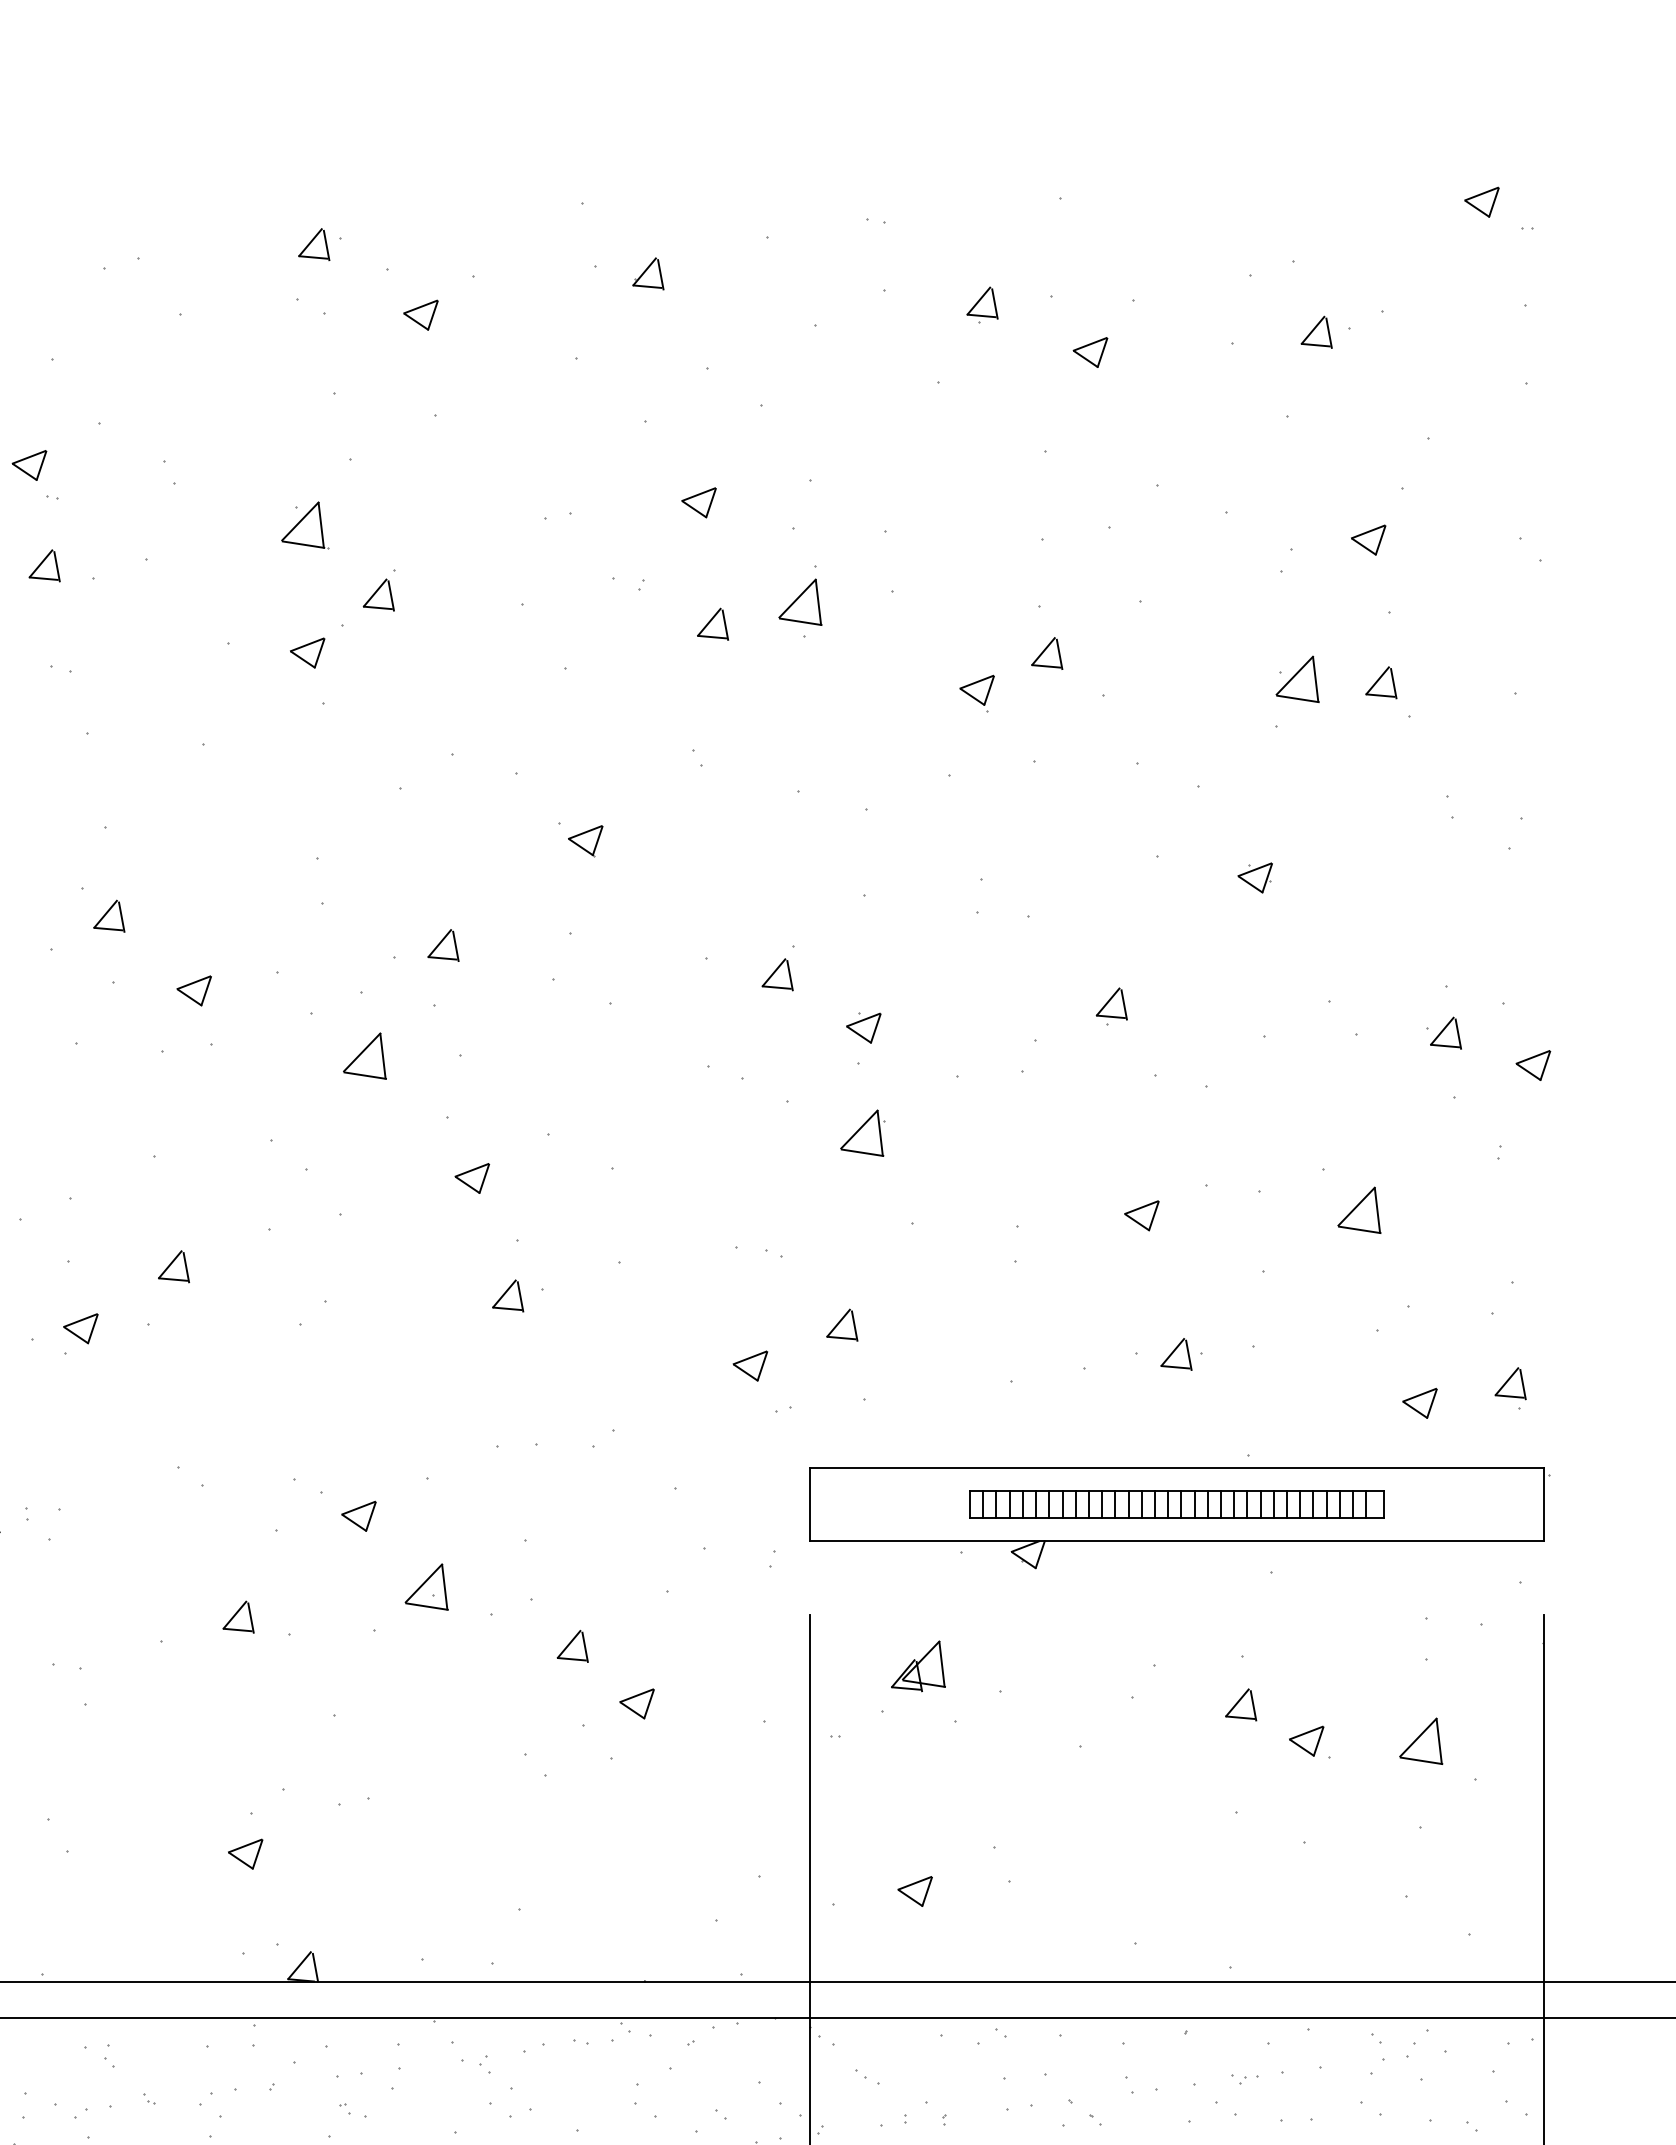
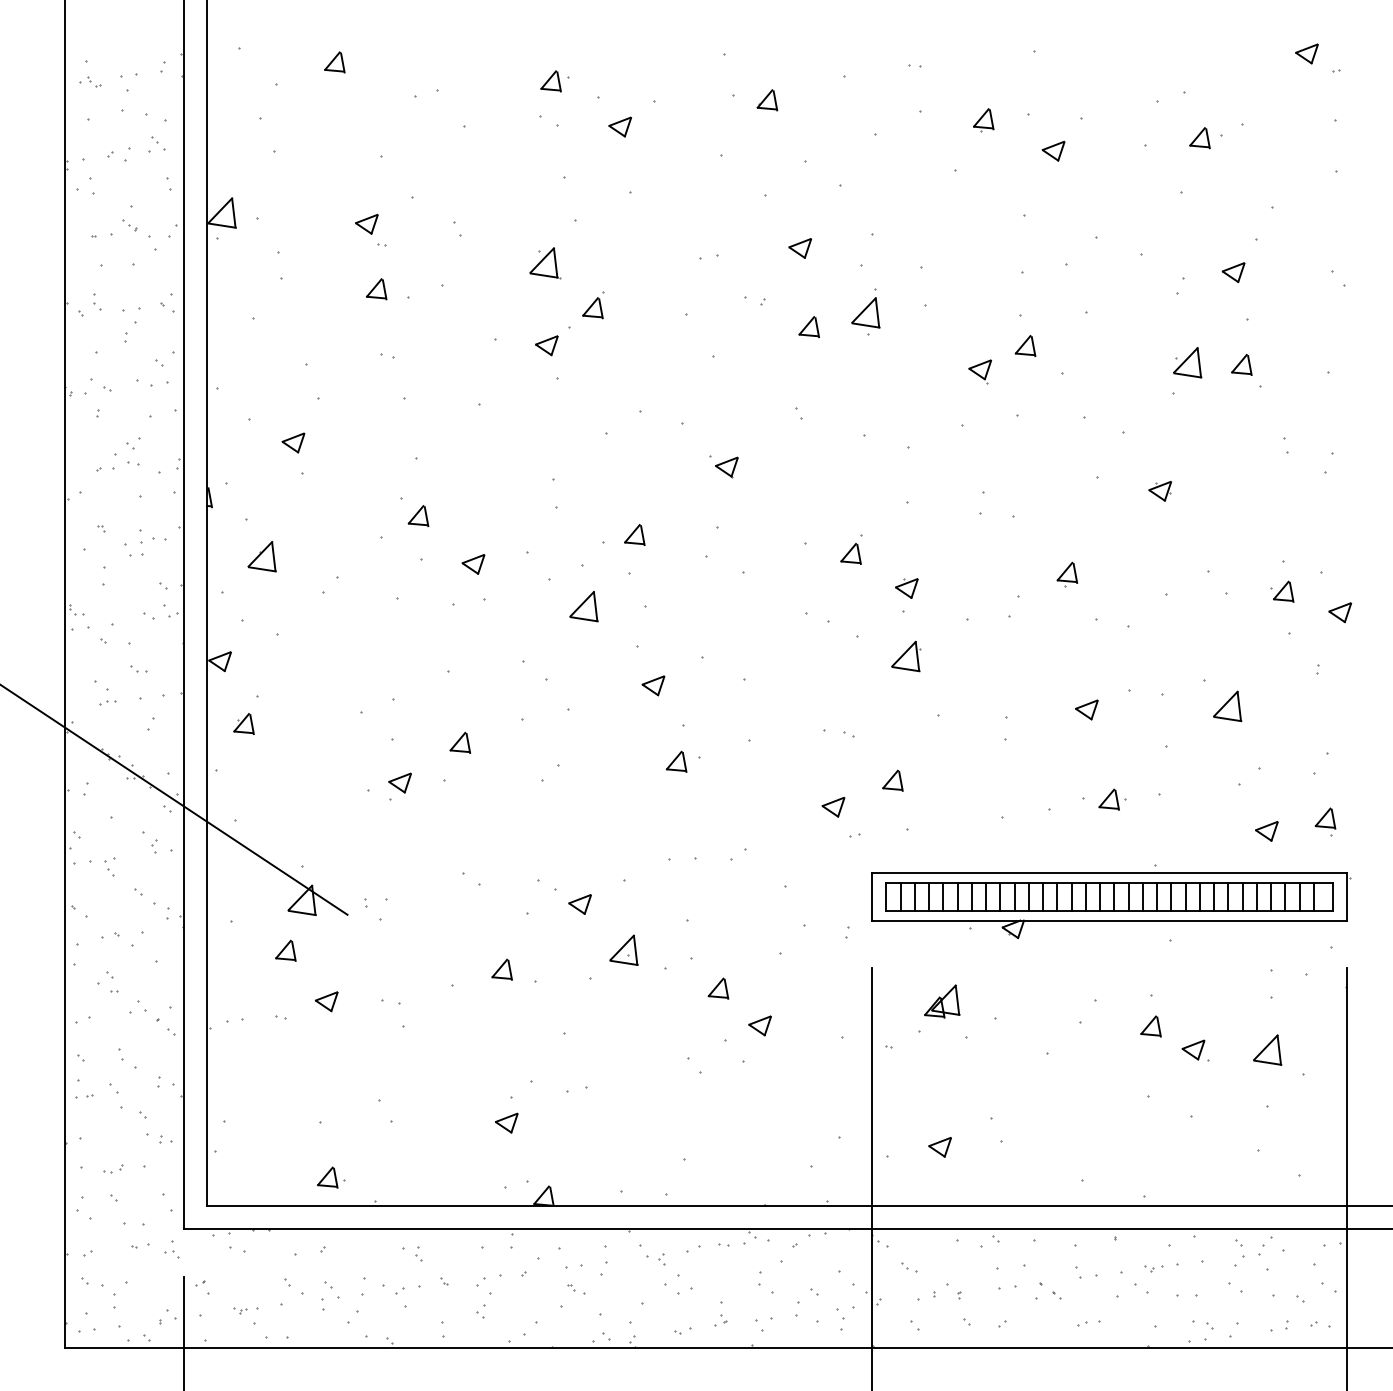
part: (1176, 1503) -> (1109, 896), size x1.67

